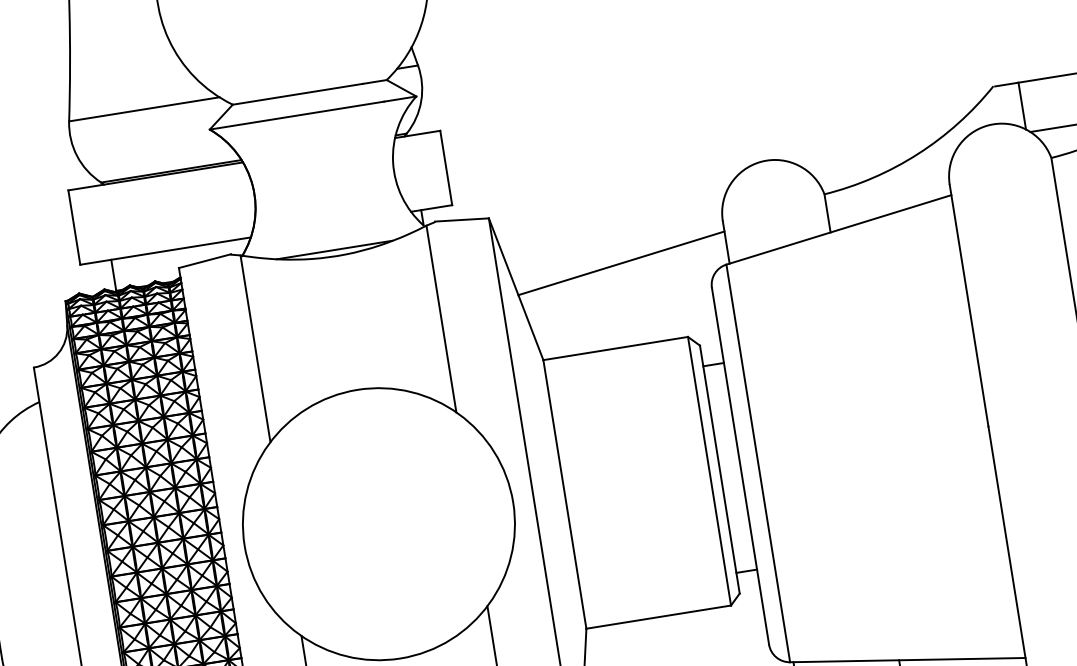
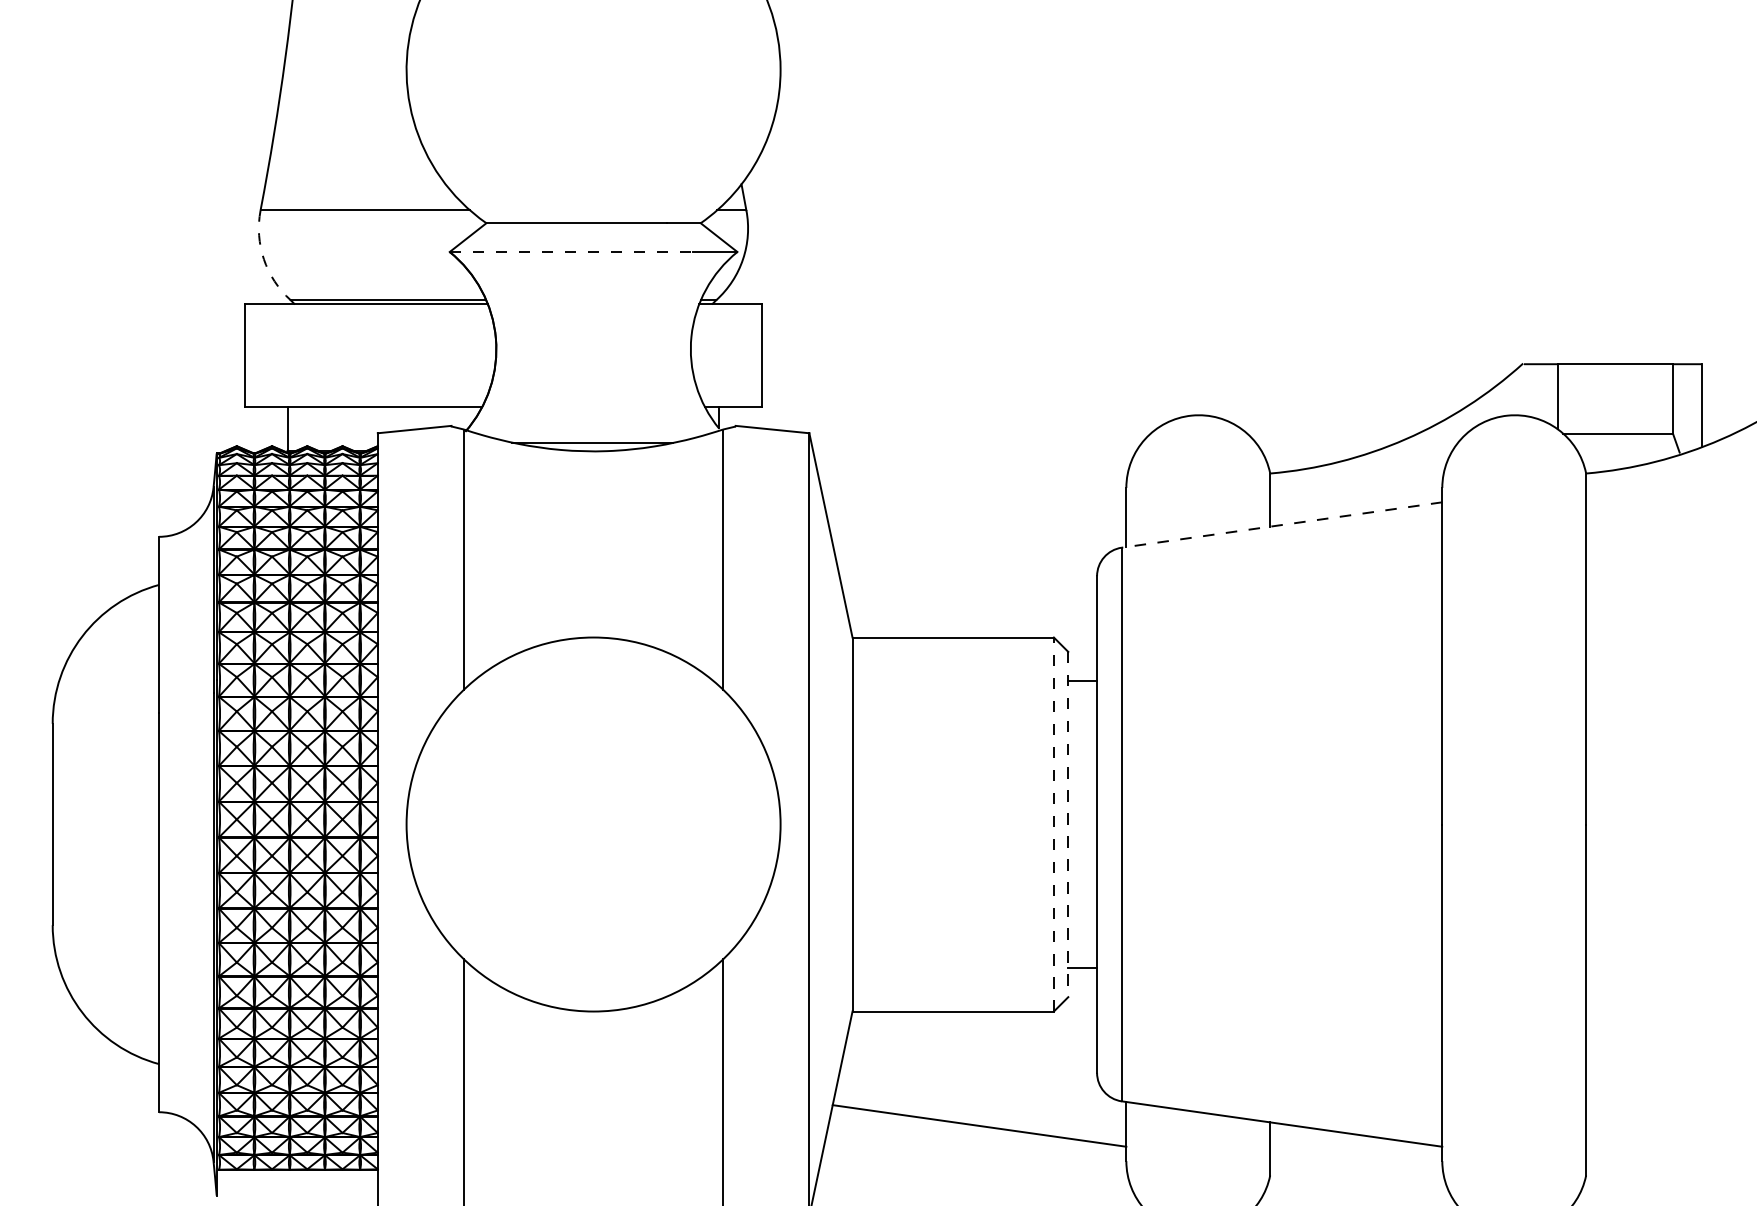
line: (297, 115) -> (571, 252), solid -> dashed
arc: (76, 156) -> (263, 259), solid -> dashed
line: (839, 230) -> (1282, 525), solid -> dashed
line: (621, 262) -> (979, 522), removed
line: (719, 469) -> (1068, 824), solid -> dashed
line: (709, 471) -> (1053, 824), solid -> dashed

